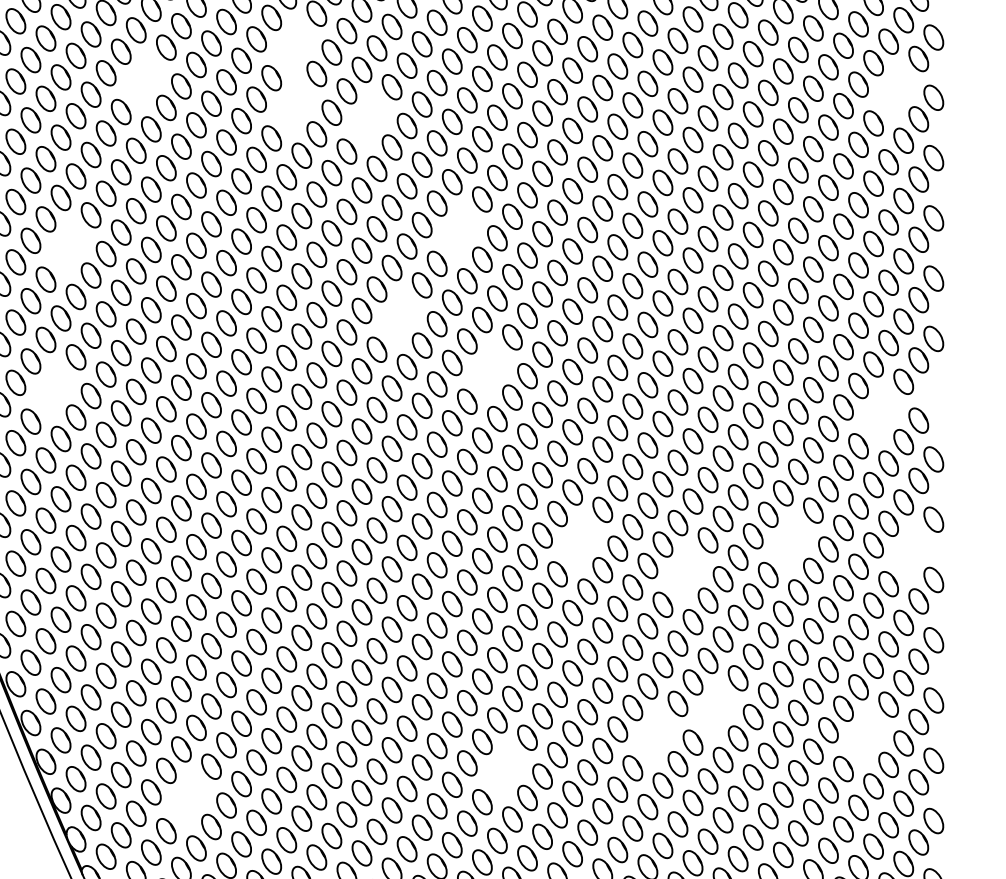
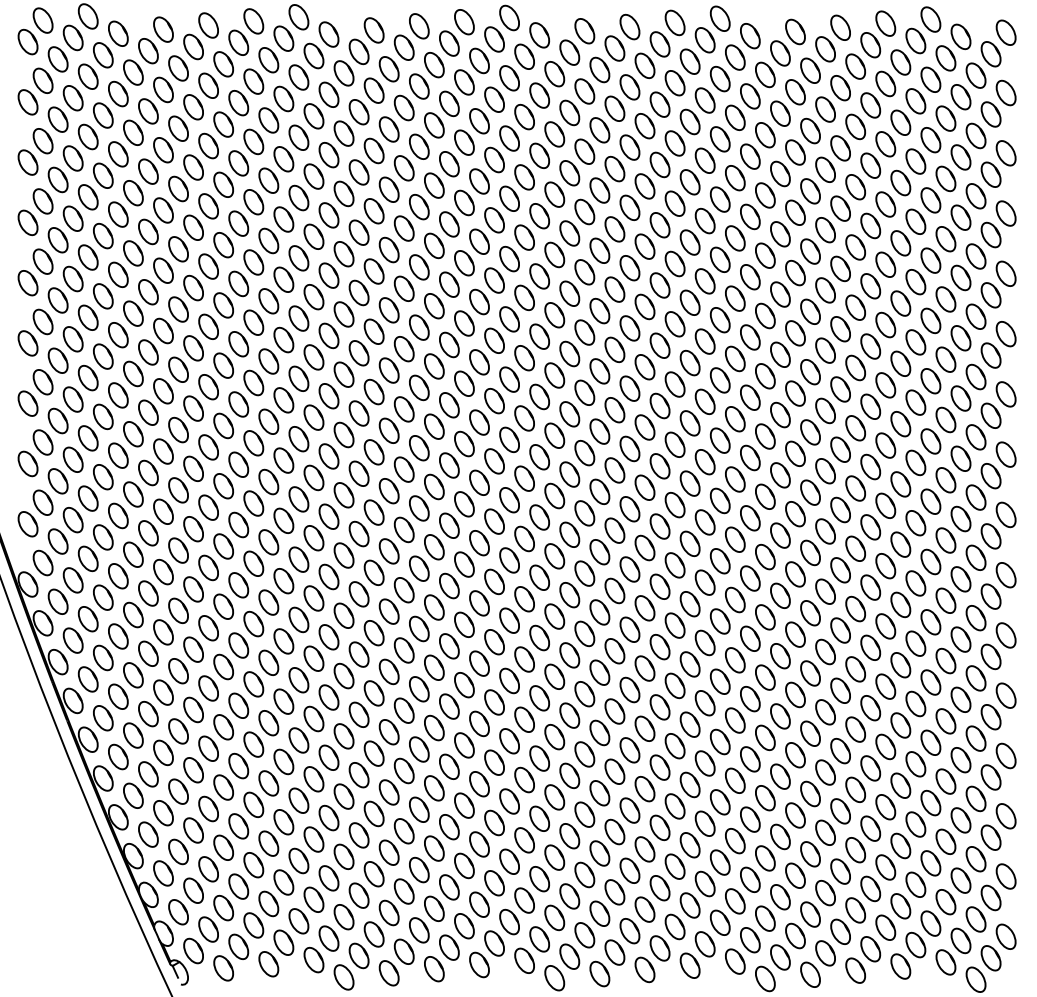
part: (294, 46) -> (366, 101), added
part: (143, 80) -> (215, 135), added
part: (896, 91) -> (968, 146), added
part: (294, 106) -> (366, 161), added
part: (369, 119) -> (441, 174), added
part: (459, 231) -> (531, 286), added
part: (68, 247) -> (140, 302), added
part: (399, 317) -> (471, 372), added
part: (490, 369) -> (562, 424), added
part: (53, 389) -> (125, 444), added
part: (933, 399) -> (1005, 454), added
part: (881, 414) -> (953, 469), added
part: (580, 542) -> (652, 597), added
part: (791, 543) -> (863, 598), added
part: (911, 552) -> (983, 607), added
part: (685, 572) -> (757, 627), added
part: (715, 710) -> (787, 765), added
part: (655, 736) -> (727, 791), added
part: (866, 737) -> (938, 792), added
part: (505, 770) -> (577, 825), added
part: (189, 799) -> (261, 854), added

